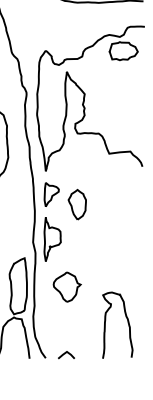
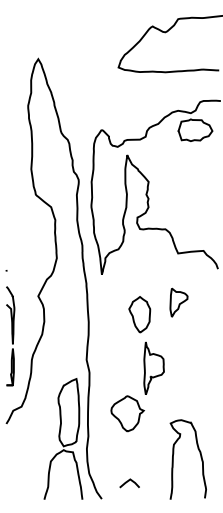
part: (51, 194) -> (178, 302), moved
part: (52, 238) -> (153, 367), moved
line: (66, 353) -> (129, 481), moved

